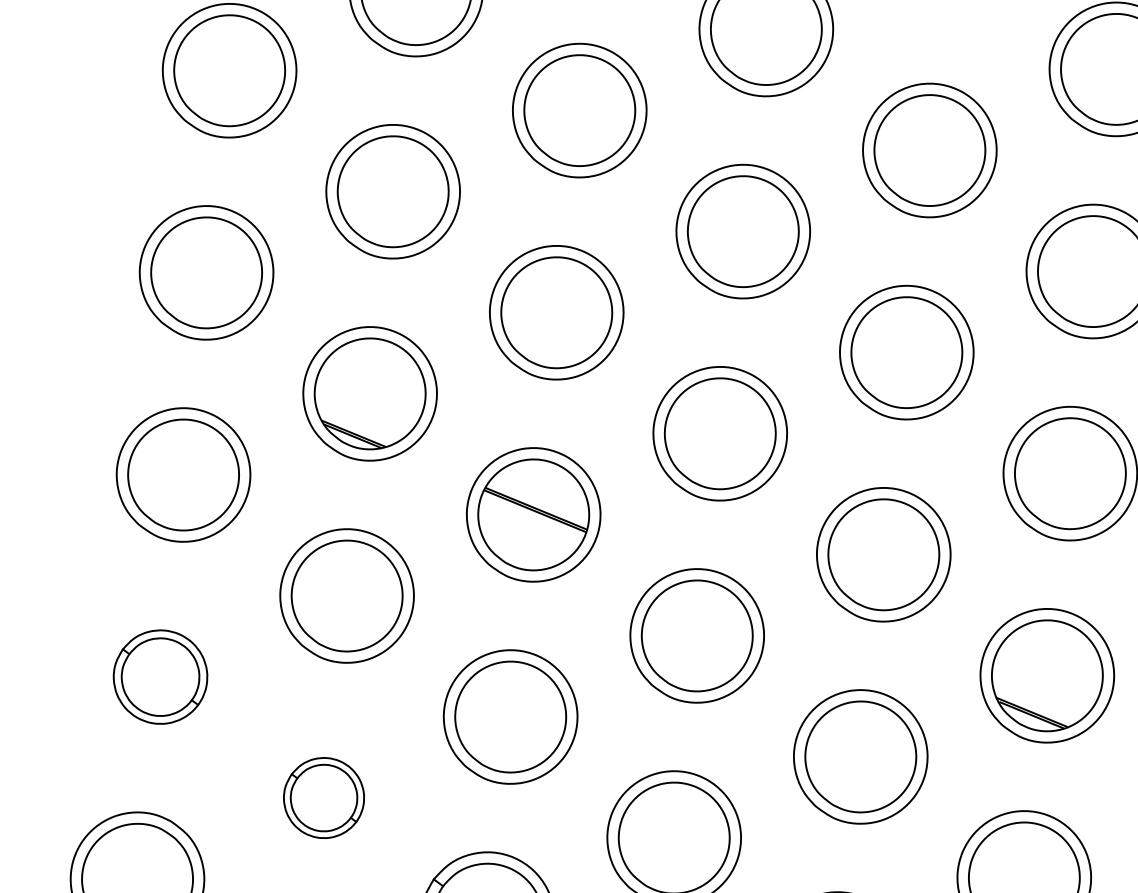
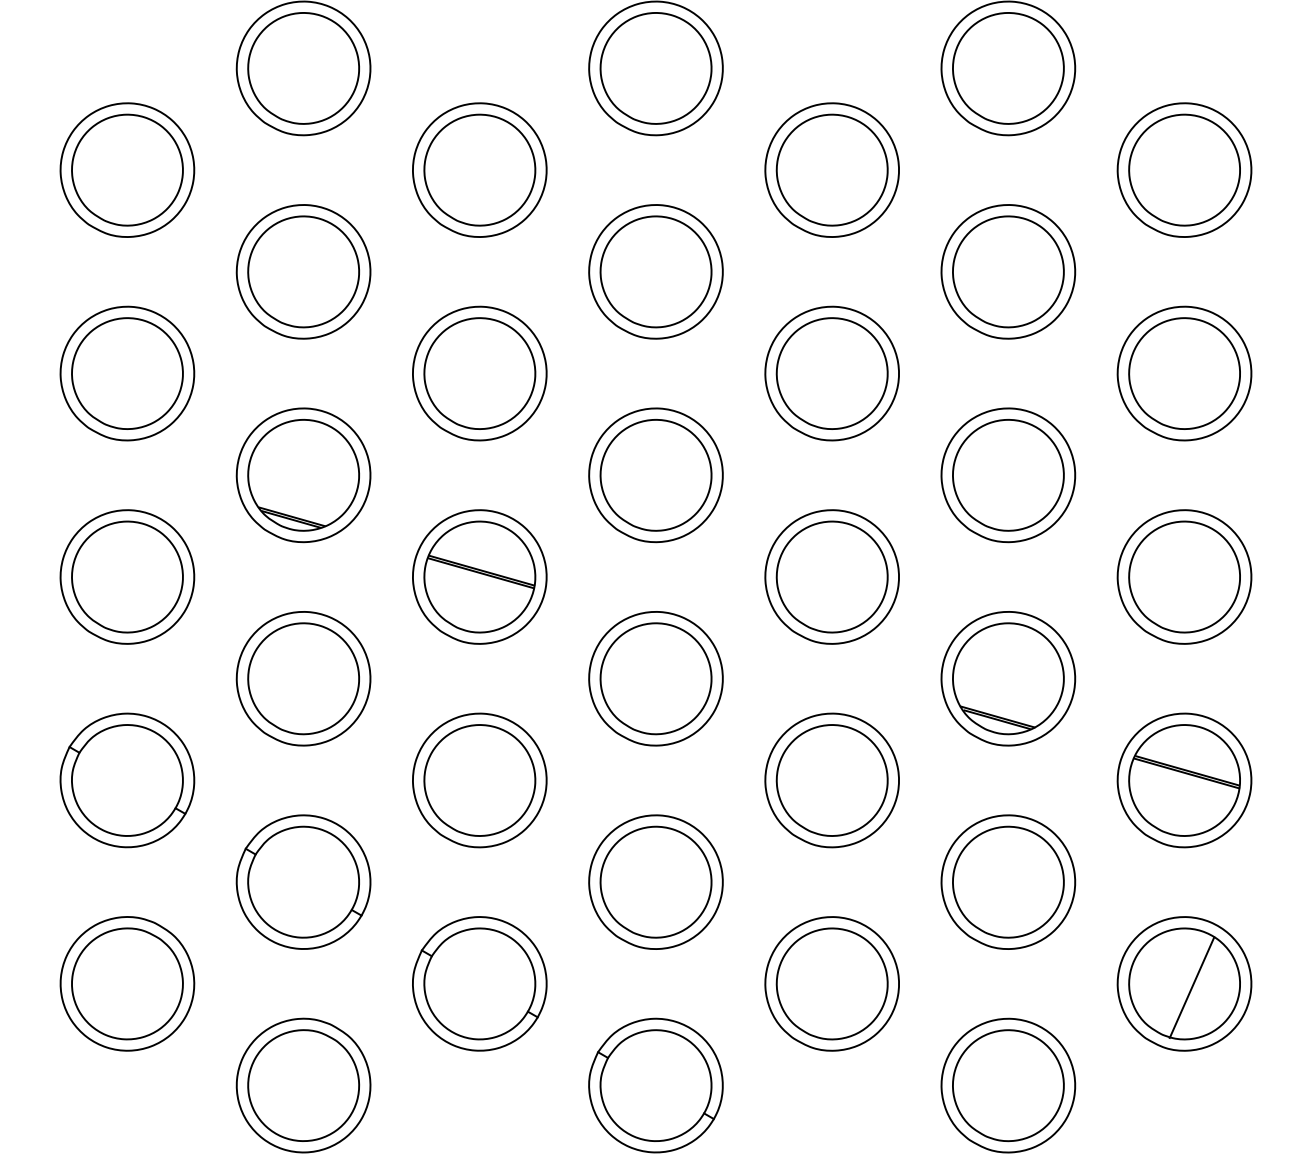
part: (160, 677) -> (127, 780), size x1.43
part: (324, 797) -> (303, 881), size x1.67

